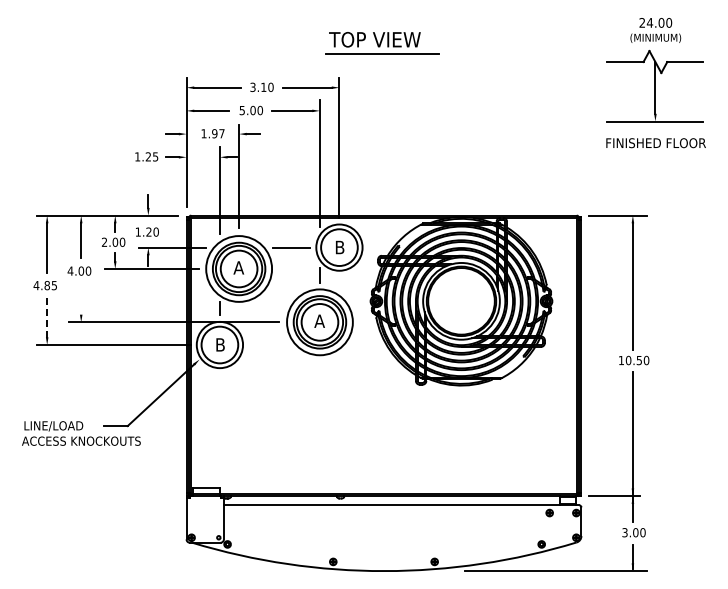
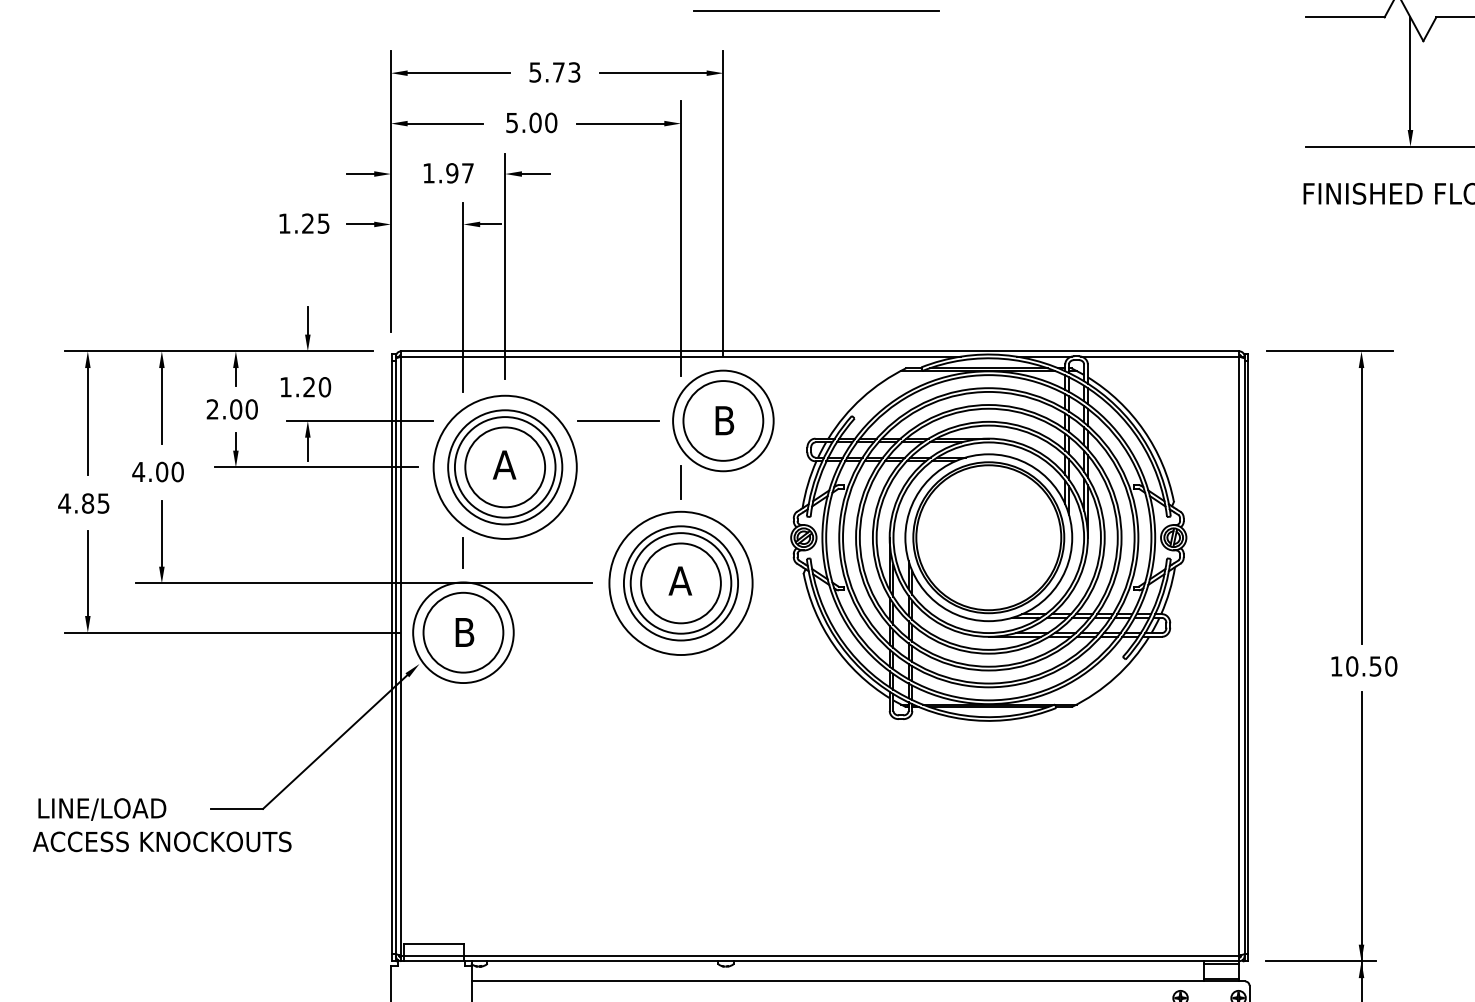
line: (381, 59) -> (814, 11), added
text: (261, 86) -> (553, 70), 3.10 -> 5.73
line: (81, 299) -> (162, 533), added
line: (47, 318) -> (88, 575), dashed -> solid

